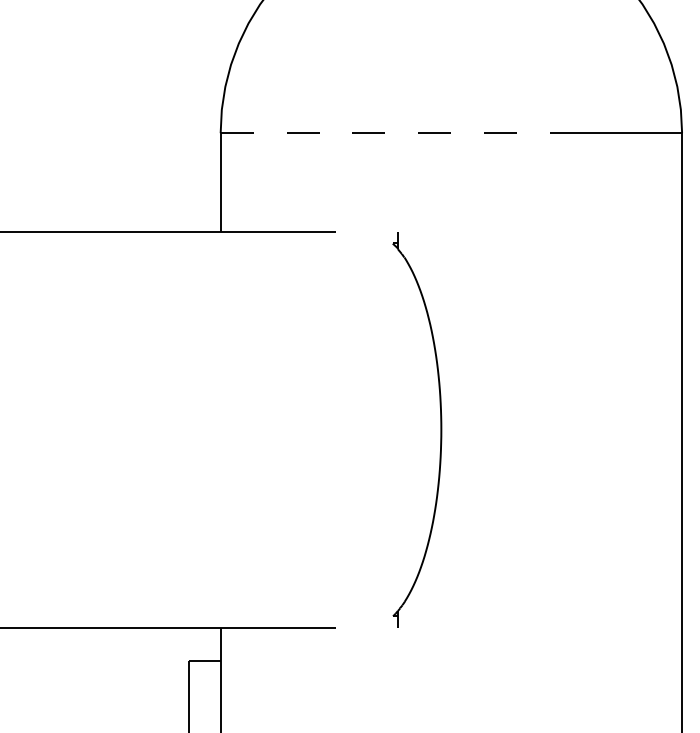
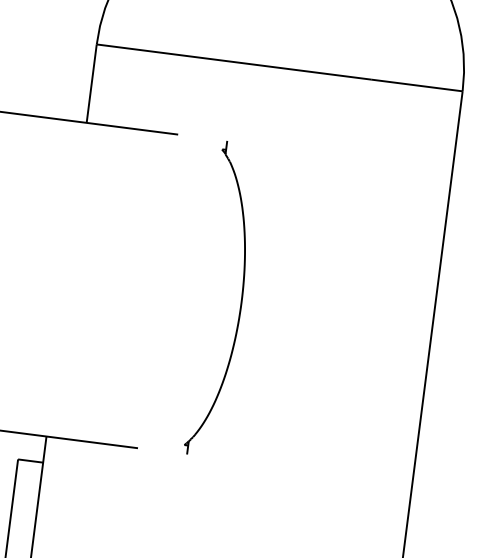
line: (394, 133) -> (234, 62), dashed -> solid

